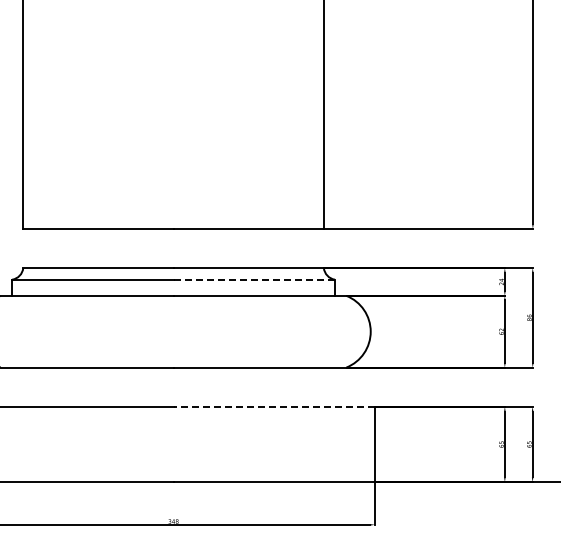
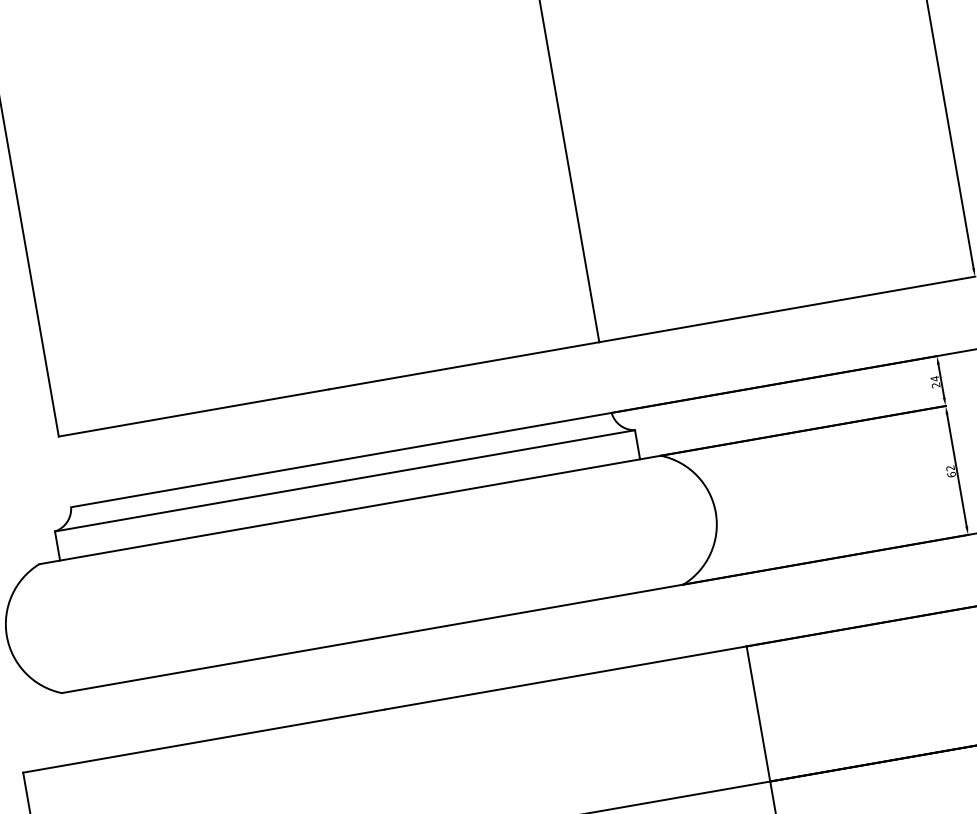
line: (254, 279) -> (490, 455), dashed -> solid
line: (274, 406) -> (566, 677), dashed -> solid

